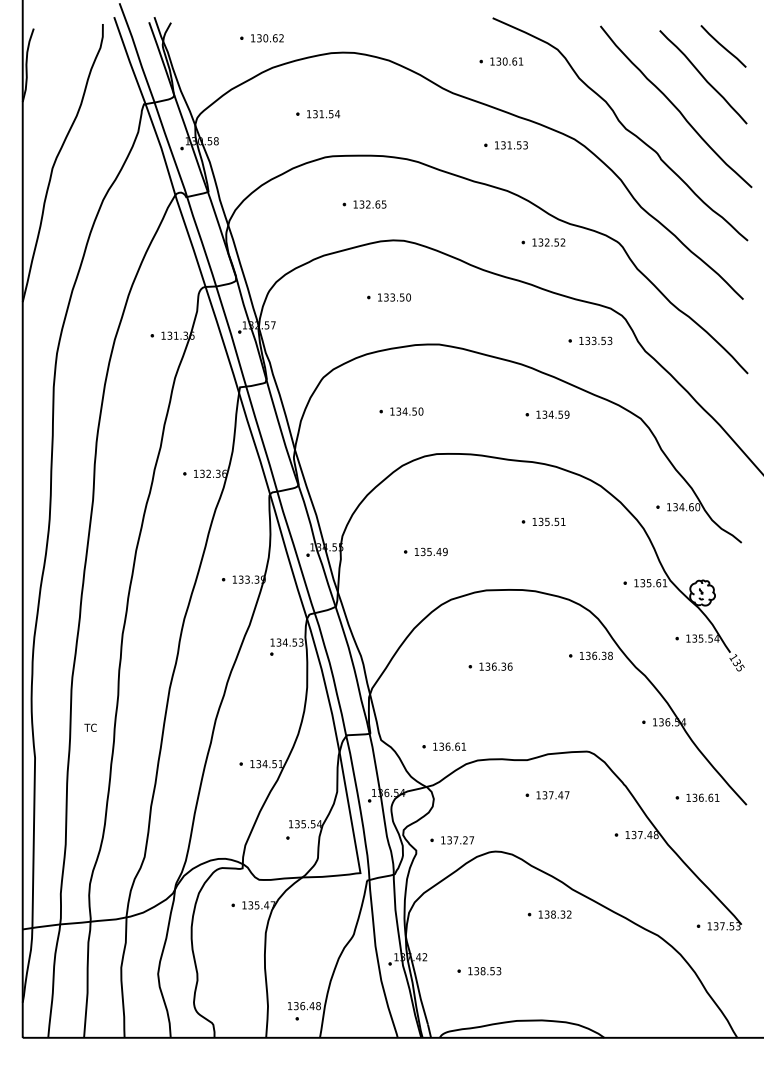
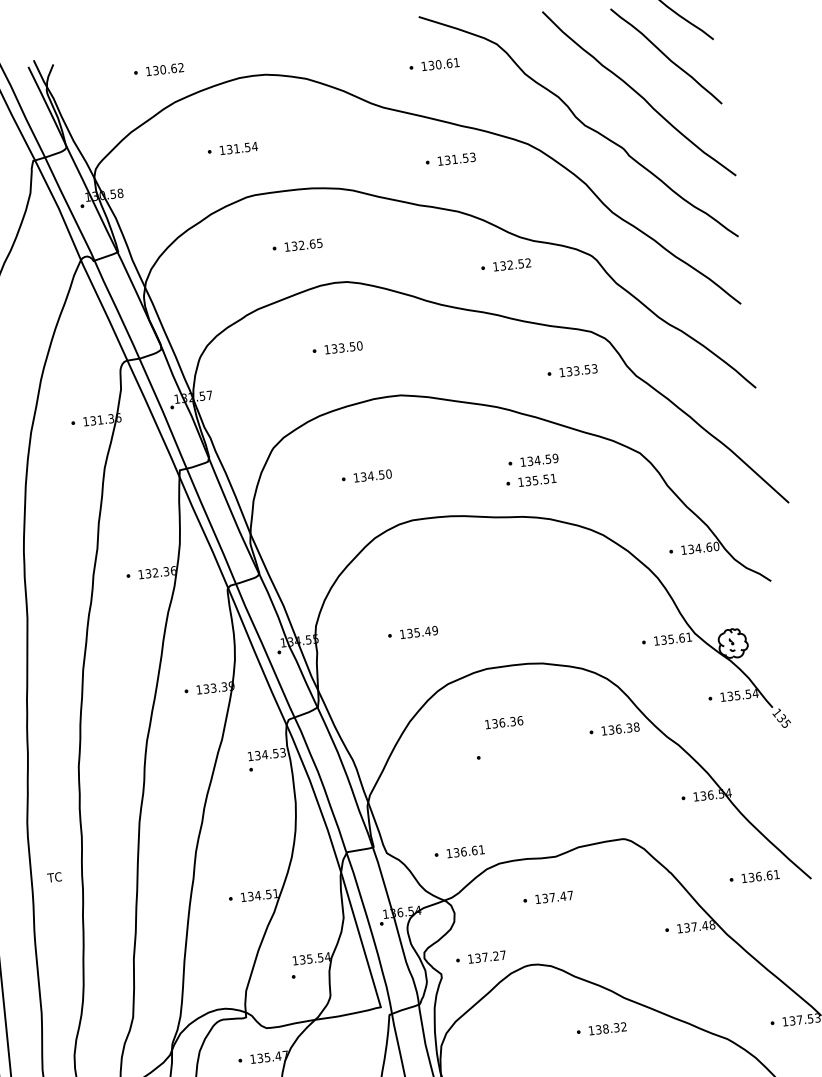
part: (543, 521) -> (530, 480), moved
text: (495, 666) -> (503, 722), moved
part: (547, 795) -> (548, 898), moved

